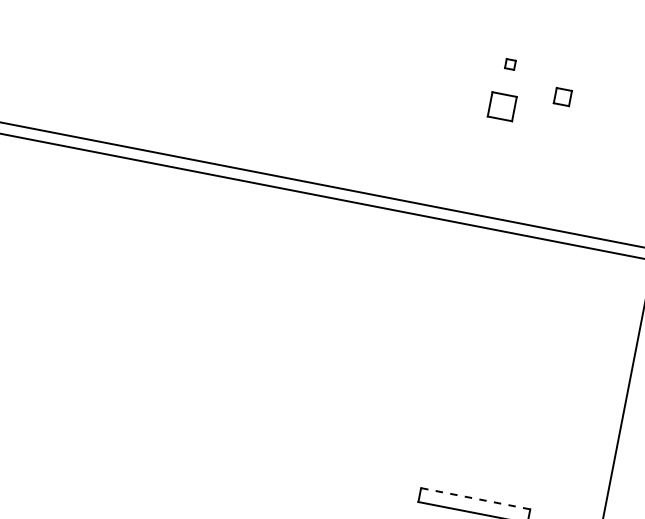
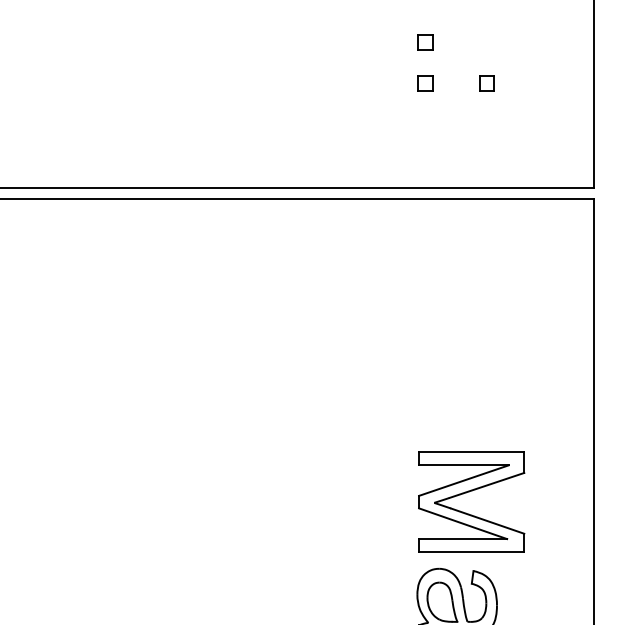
part: (510, 64) -> (425, 42), size x1.67
part: (562, 97) -> (486, 83), moved
part: (502, 107) -> (425, 83), size x0.62
line: (475, 498) -> (471, 451), dashed -> solid

